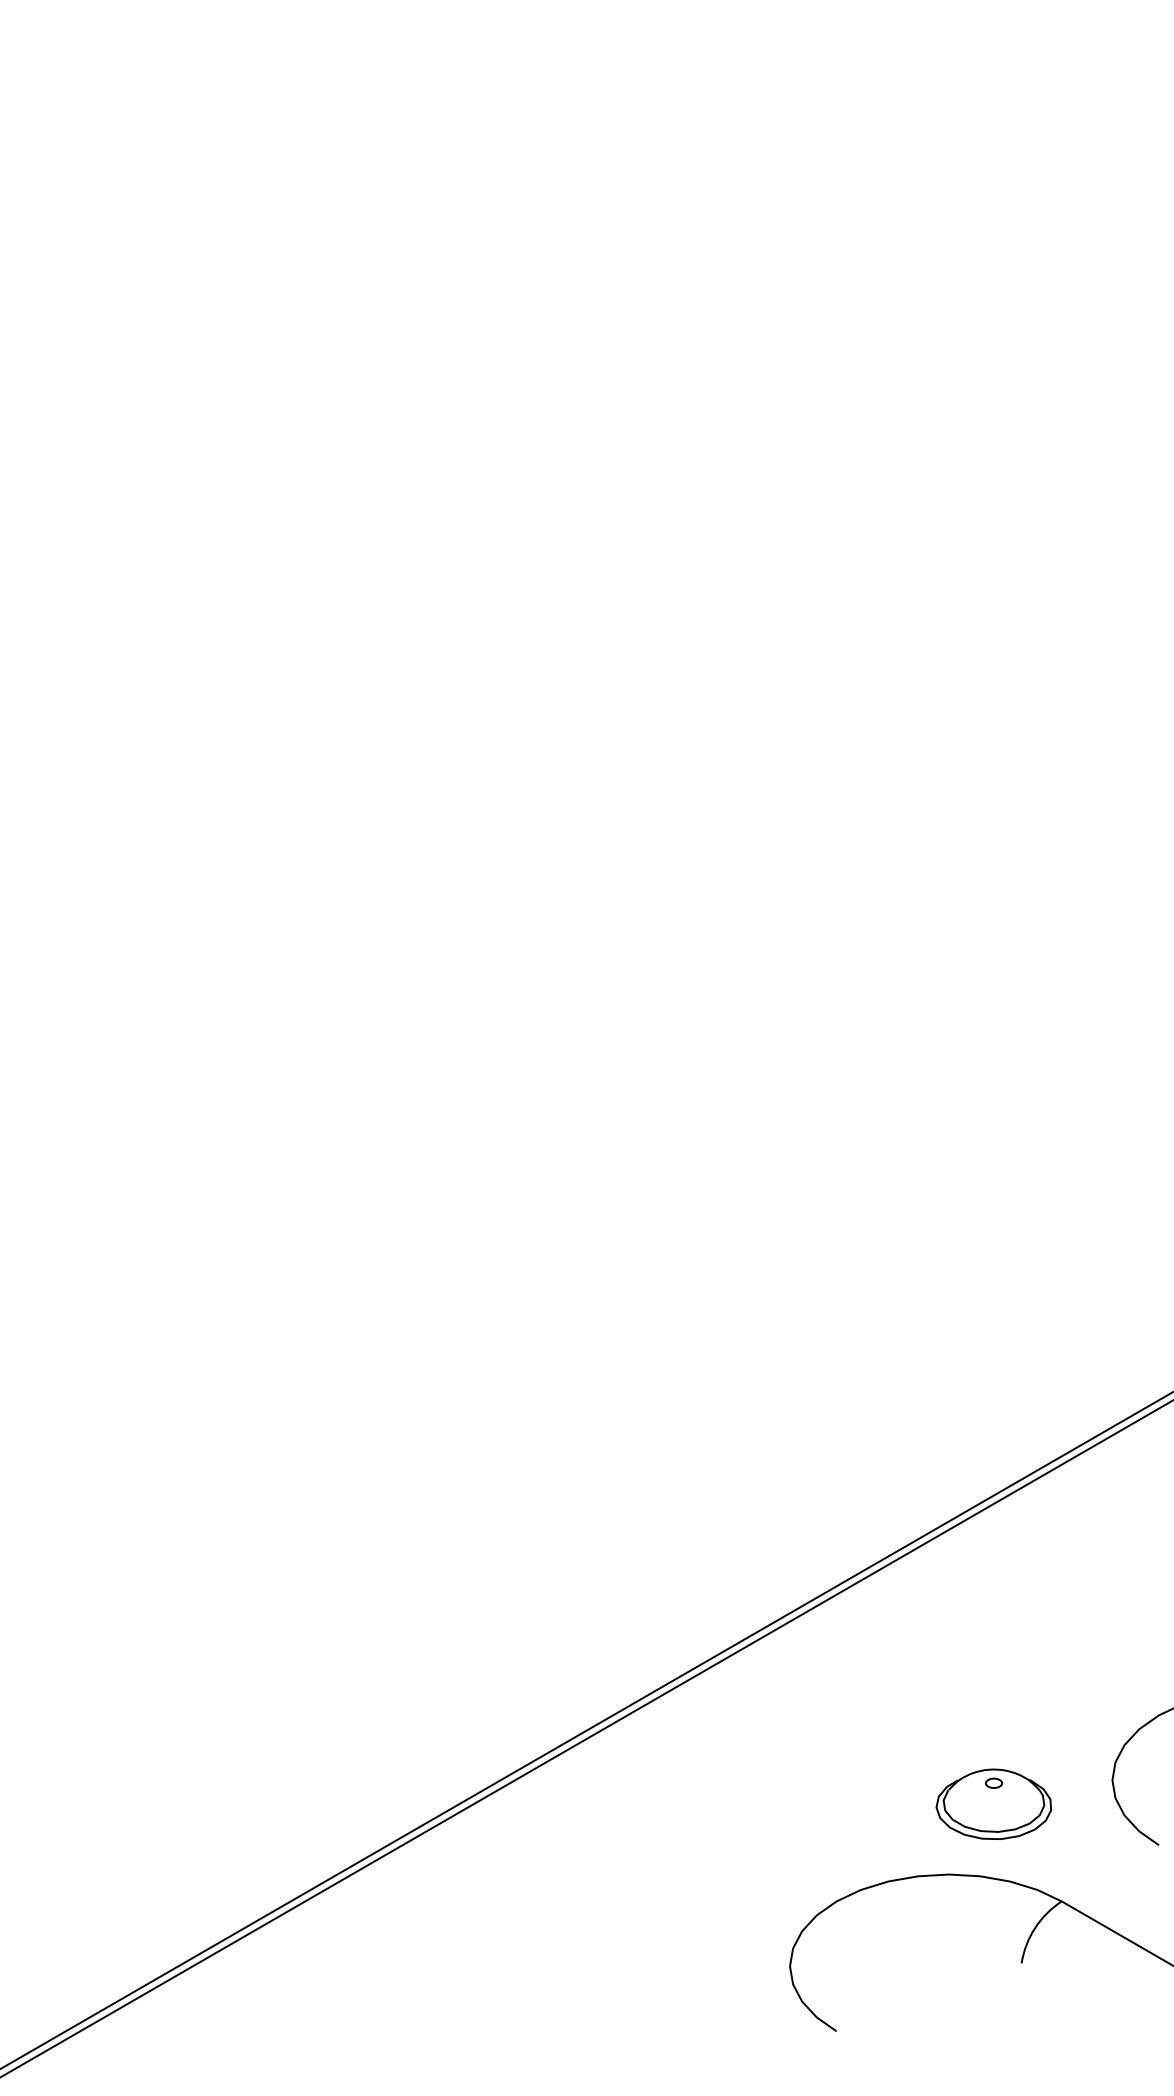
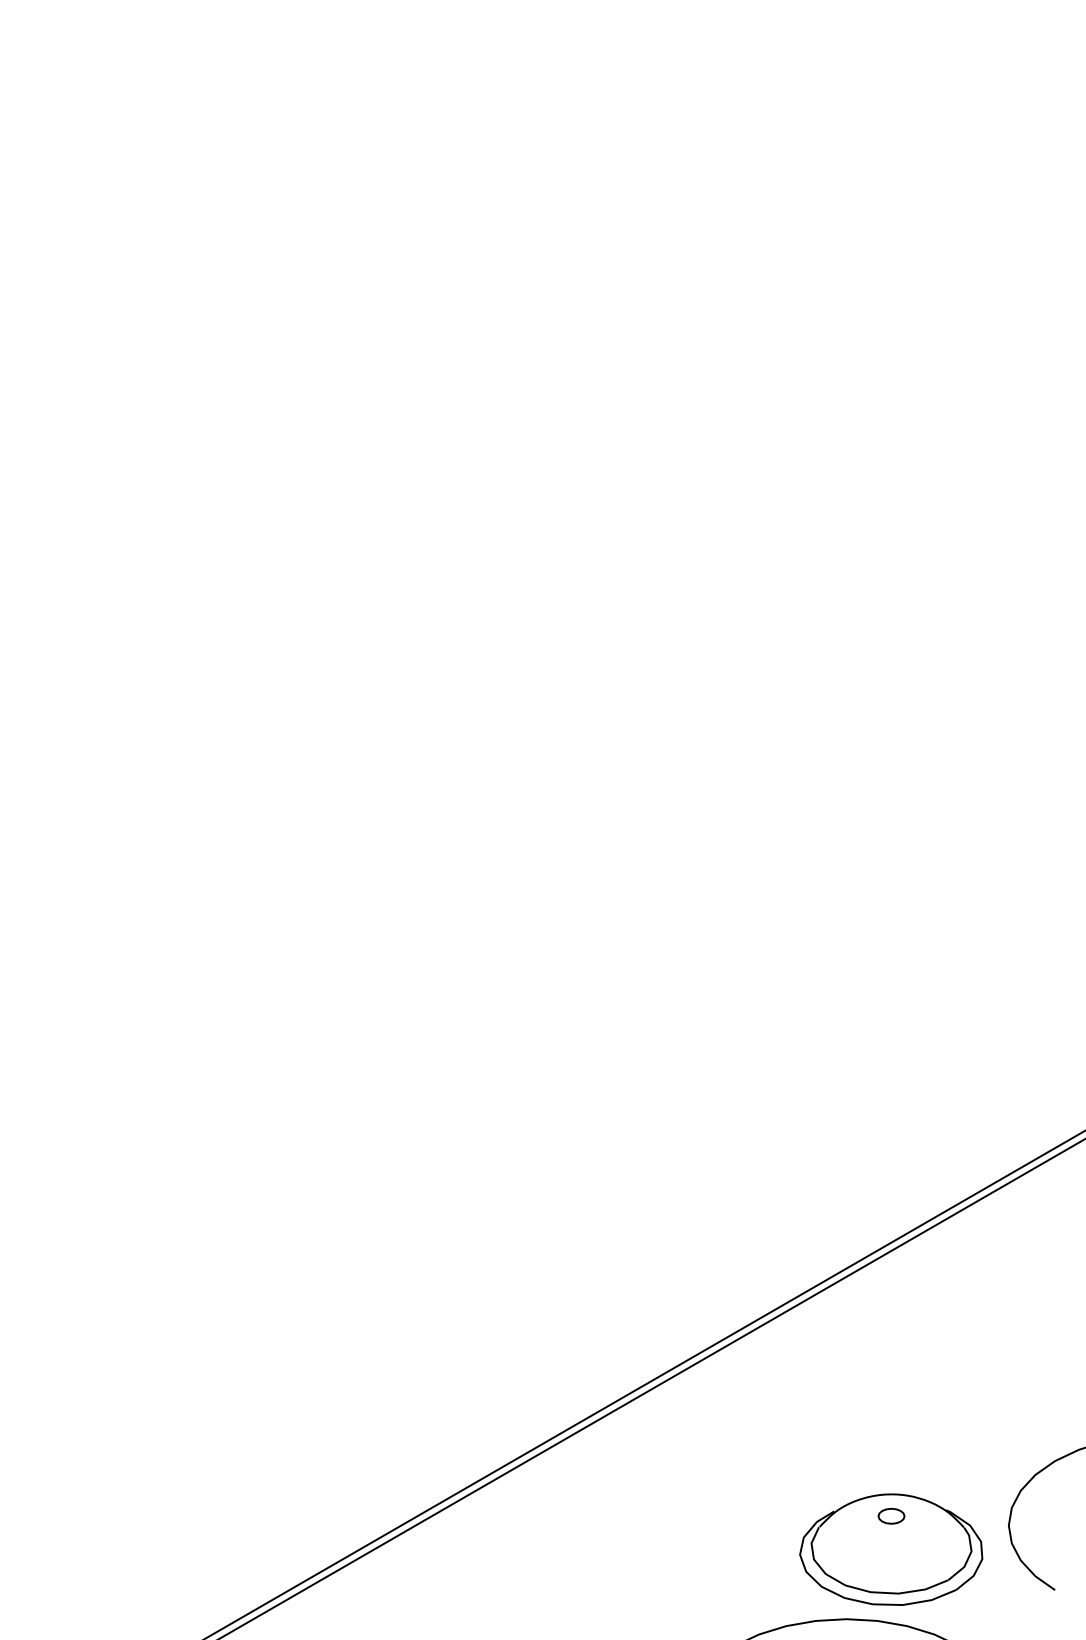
part: (993, 1803) -> (890, 1548), size x1.6

